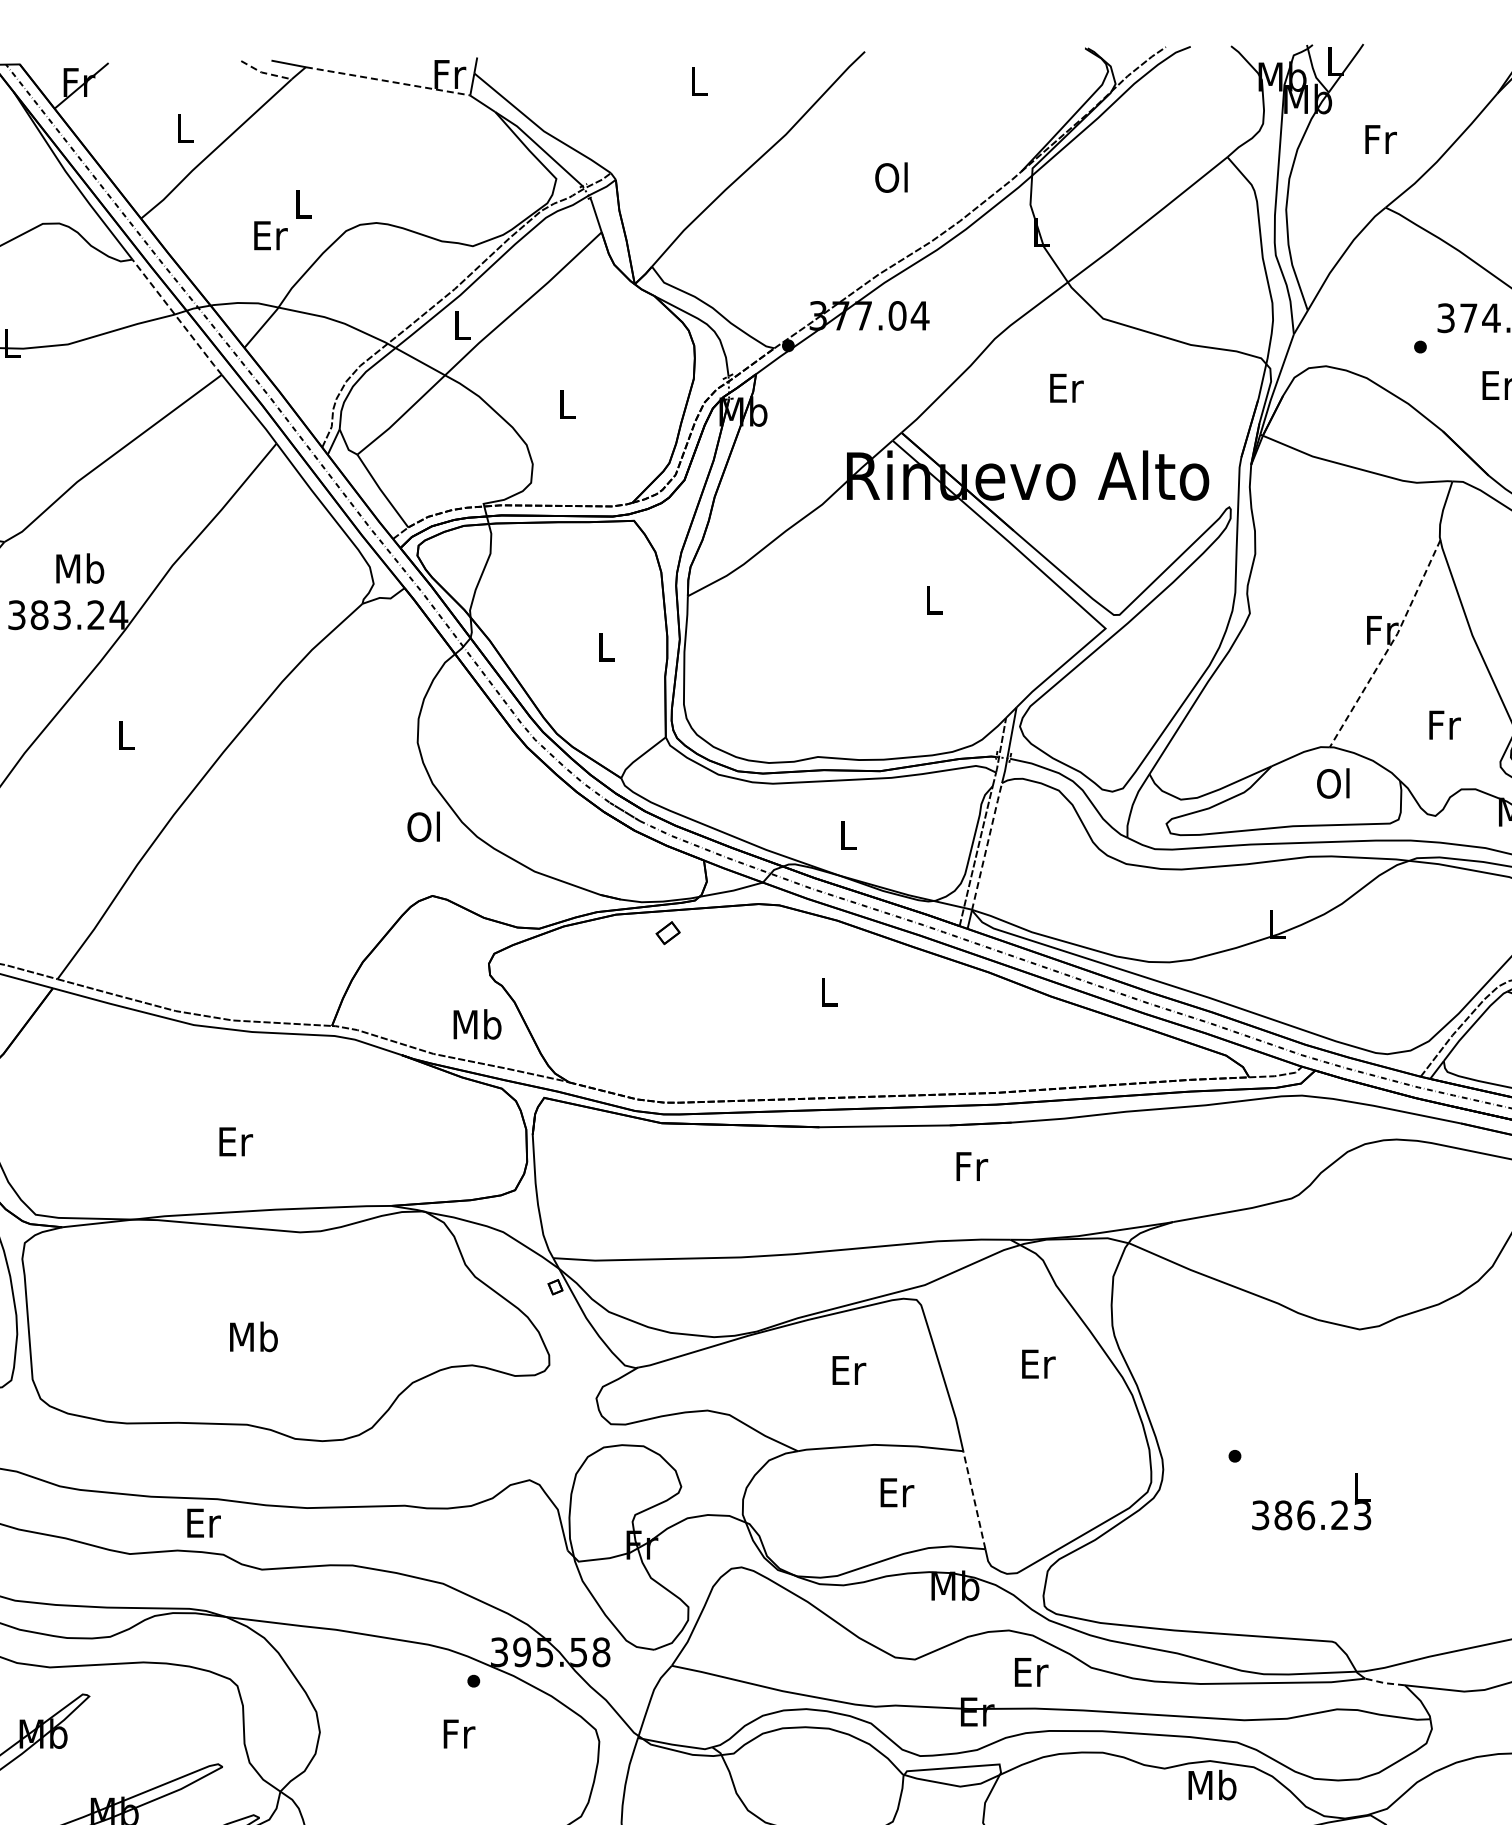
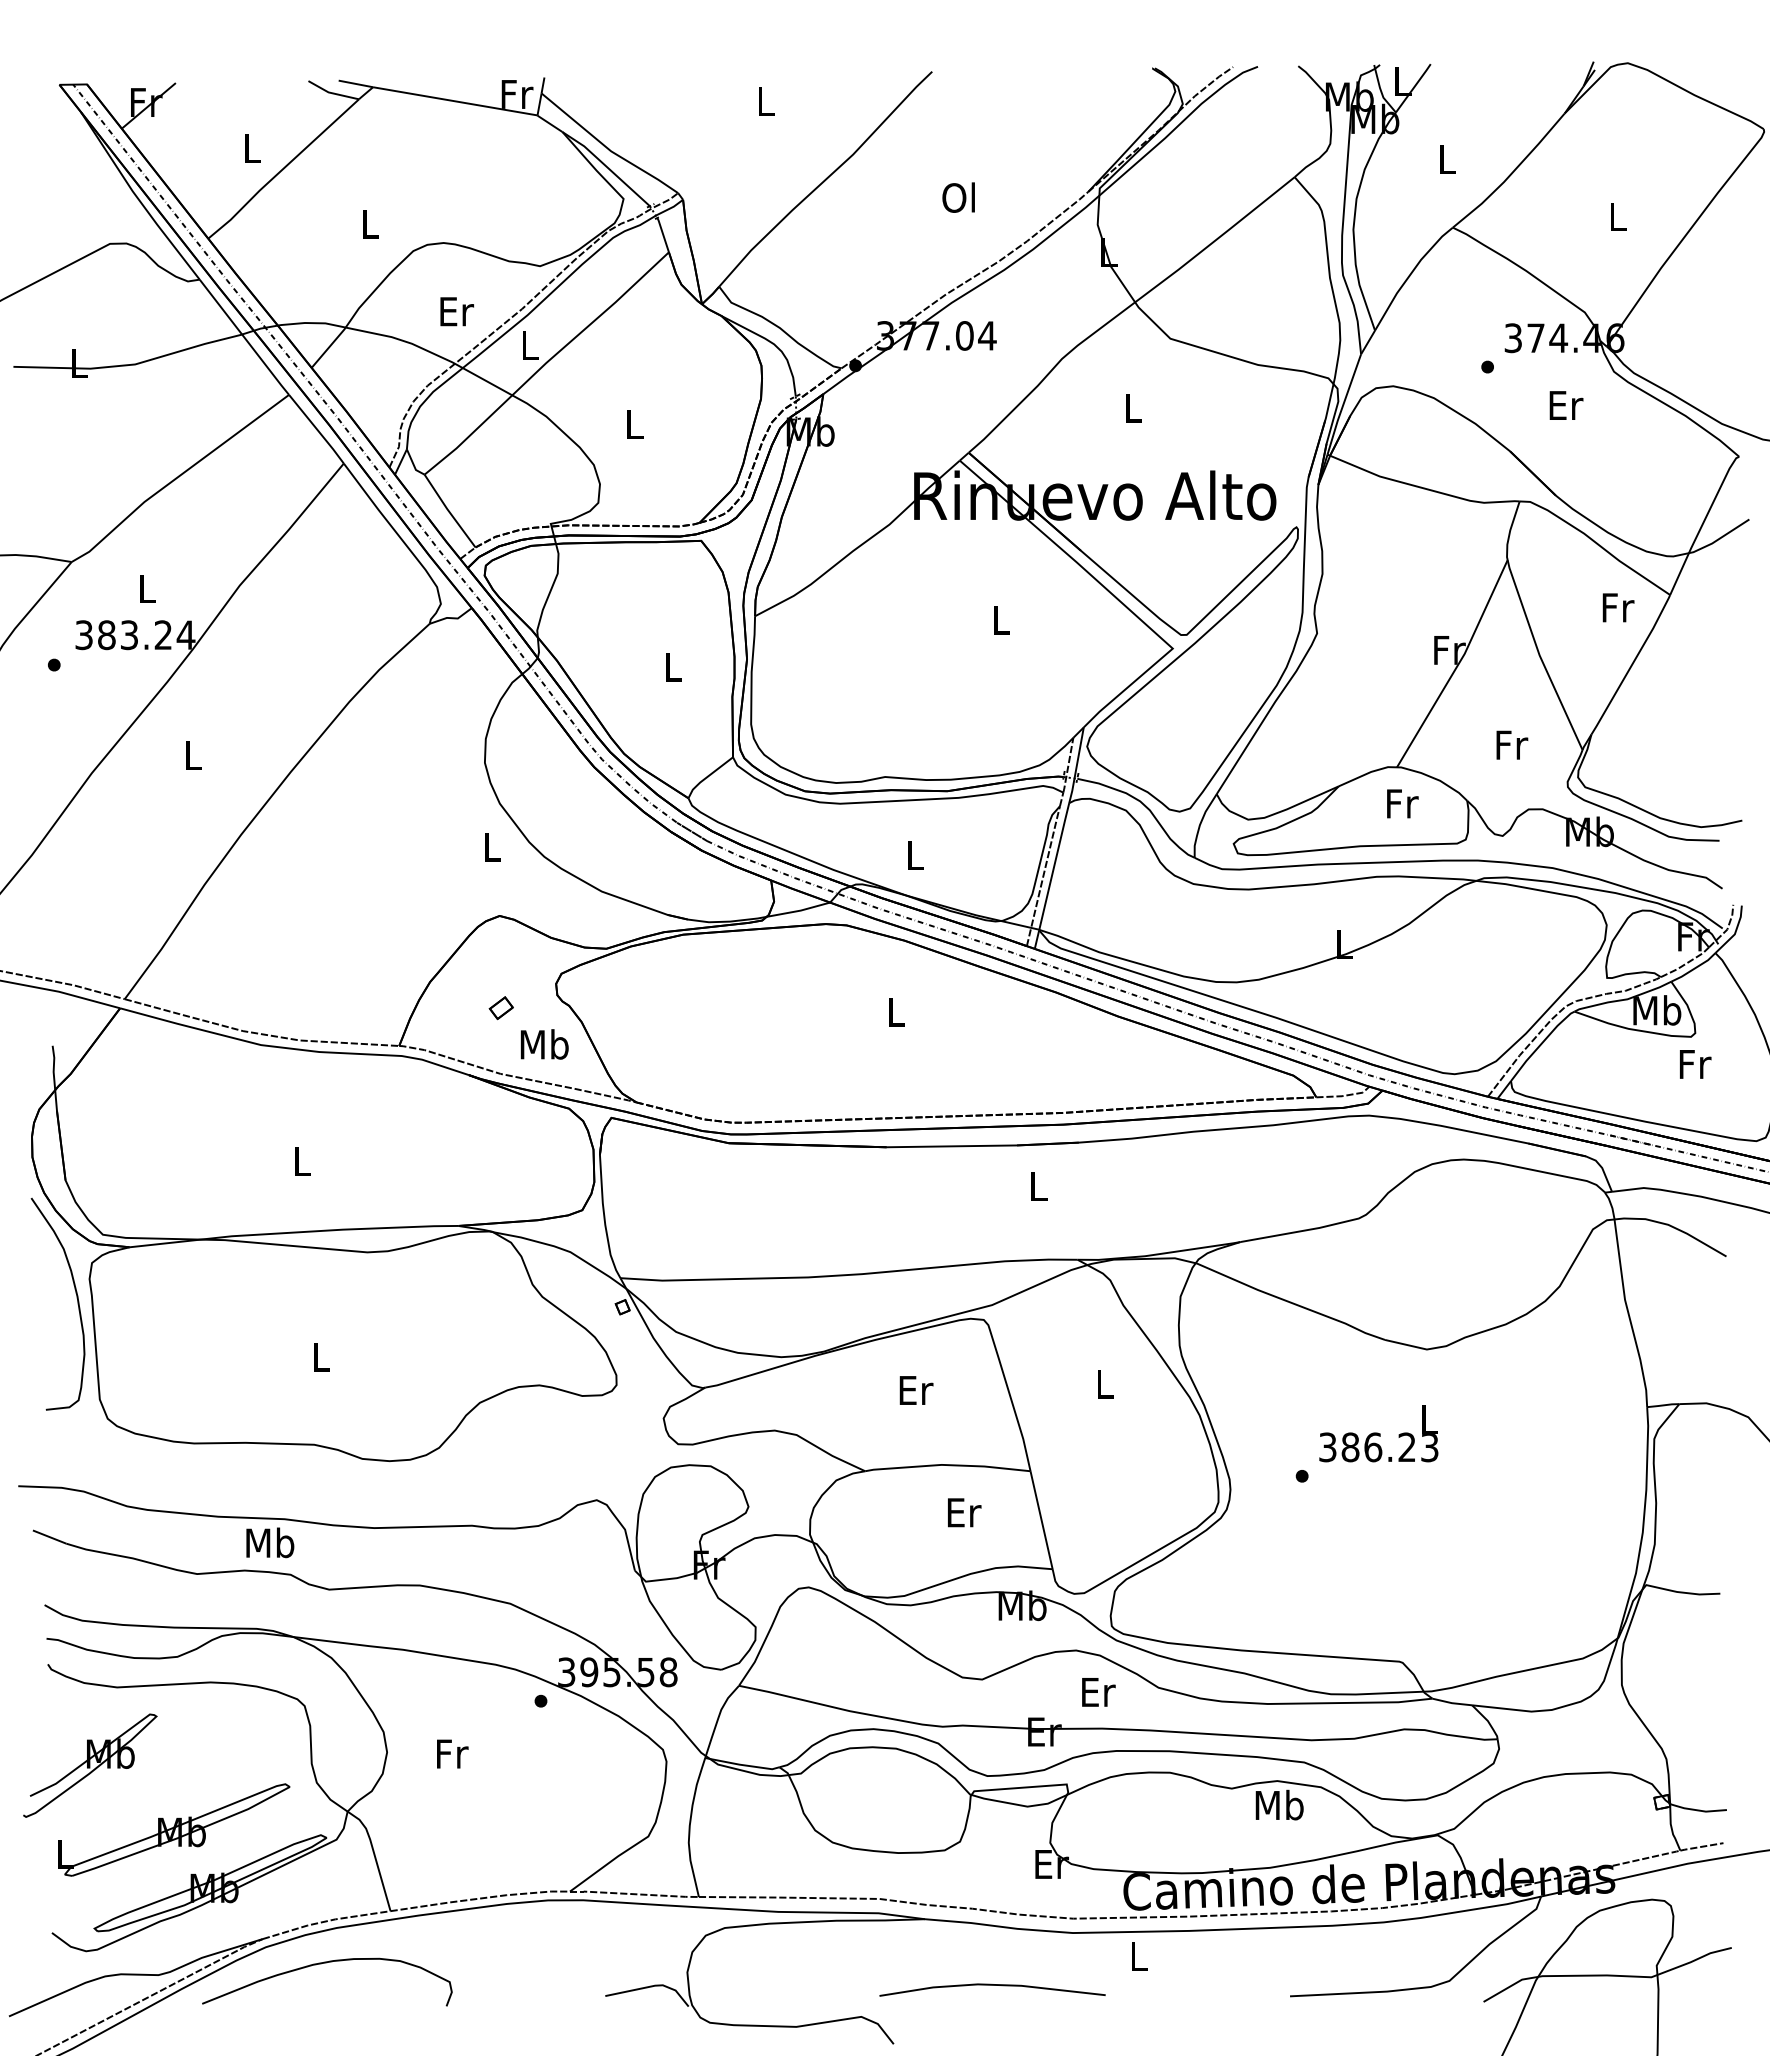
line: (265, 73) -> (332, 93), dashed -> solid
line: (389, 81) -> (456, 101), dashed -> solid
text: (1381, 139) -> (1448, 159), Fr -> L
text: (270, 235) -> (456, 311), moved
line: (177, 318) -> (244, 338), dashed -> solid
text: (1066, 387) -> (1133, 407), Er -> L
text: (80, 568) -> (147, 588), Mb -> L
line: (1390, 645) -> (1457, 665), dashed -> solid
text: (1334, 783) -> (1401, 803), Ol -> Fr
text: (423, 826) -> (490, 846), Ol -> L
line: (987, 845) -> (1054, 865), dashed -> solid
part: (667, 933) -> (500, 1008), moved
text: (236, 1141) -> (303, 1161), Er -> L
text: (972, 1166) -> (1039, 1186), Fr -> L
text: (254, 1336) -> (321, 1356), Mb -> L
text: (1038, 1363) -> (1105, 1383), Er -> L
line: (974, 1499) -> (1041, 1519), dashed -> solid
text: (1311, 1501) -> (1378, 1433), moved
text: (203, 1522) -> (270, 1542), Er -> Mb
line: (1384, 1683) -> (1451, 1703), dashed -> solid
text: (459, 1733) -> (452, 1753), moved

